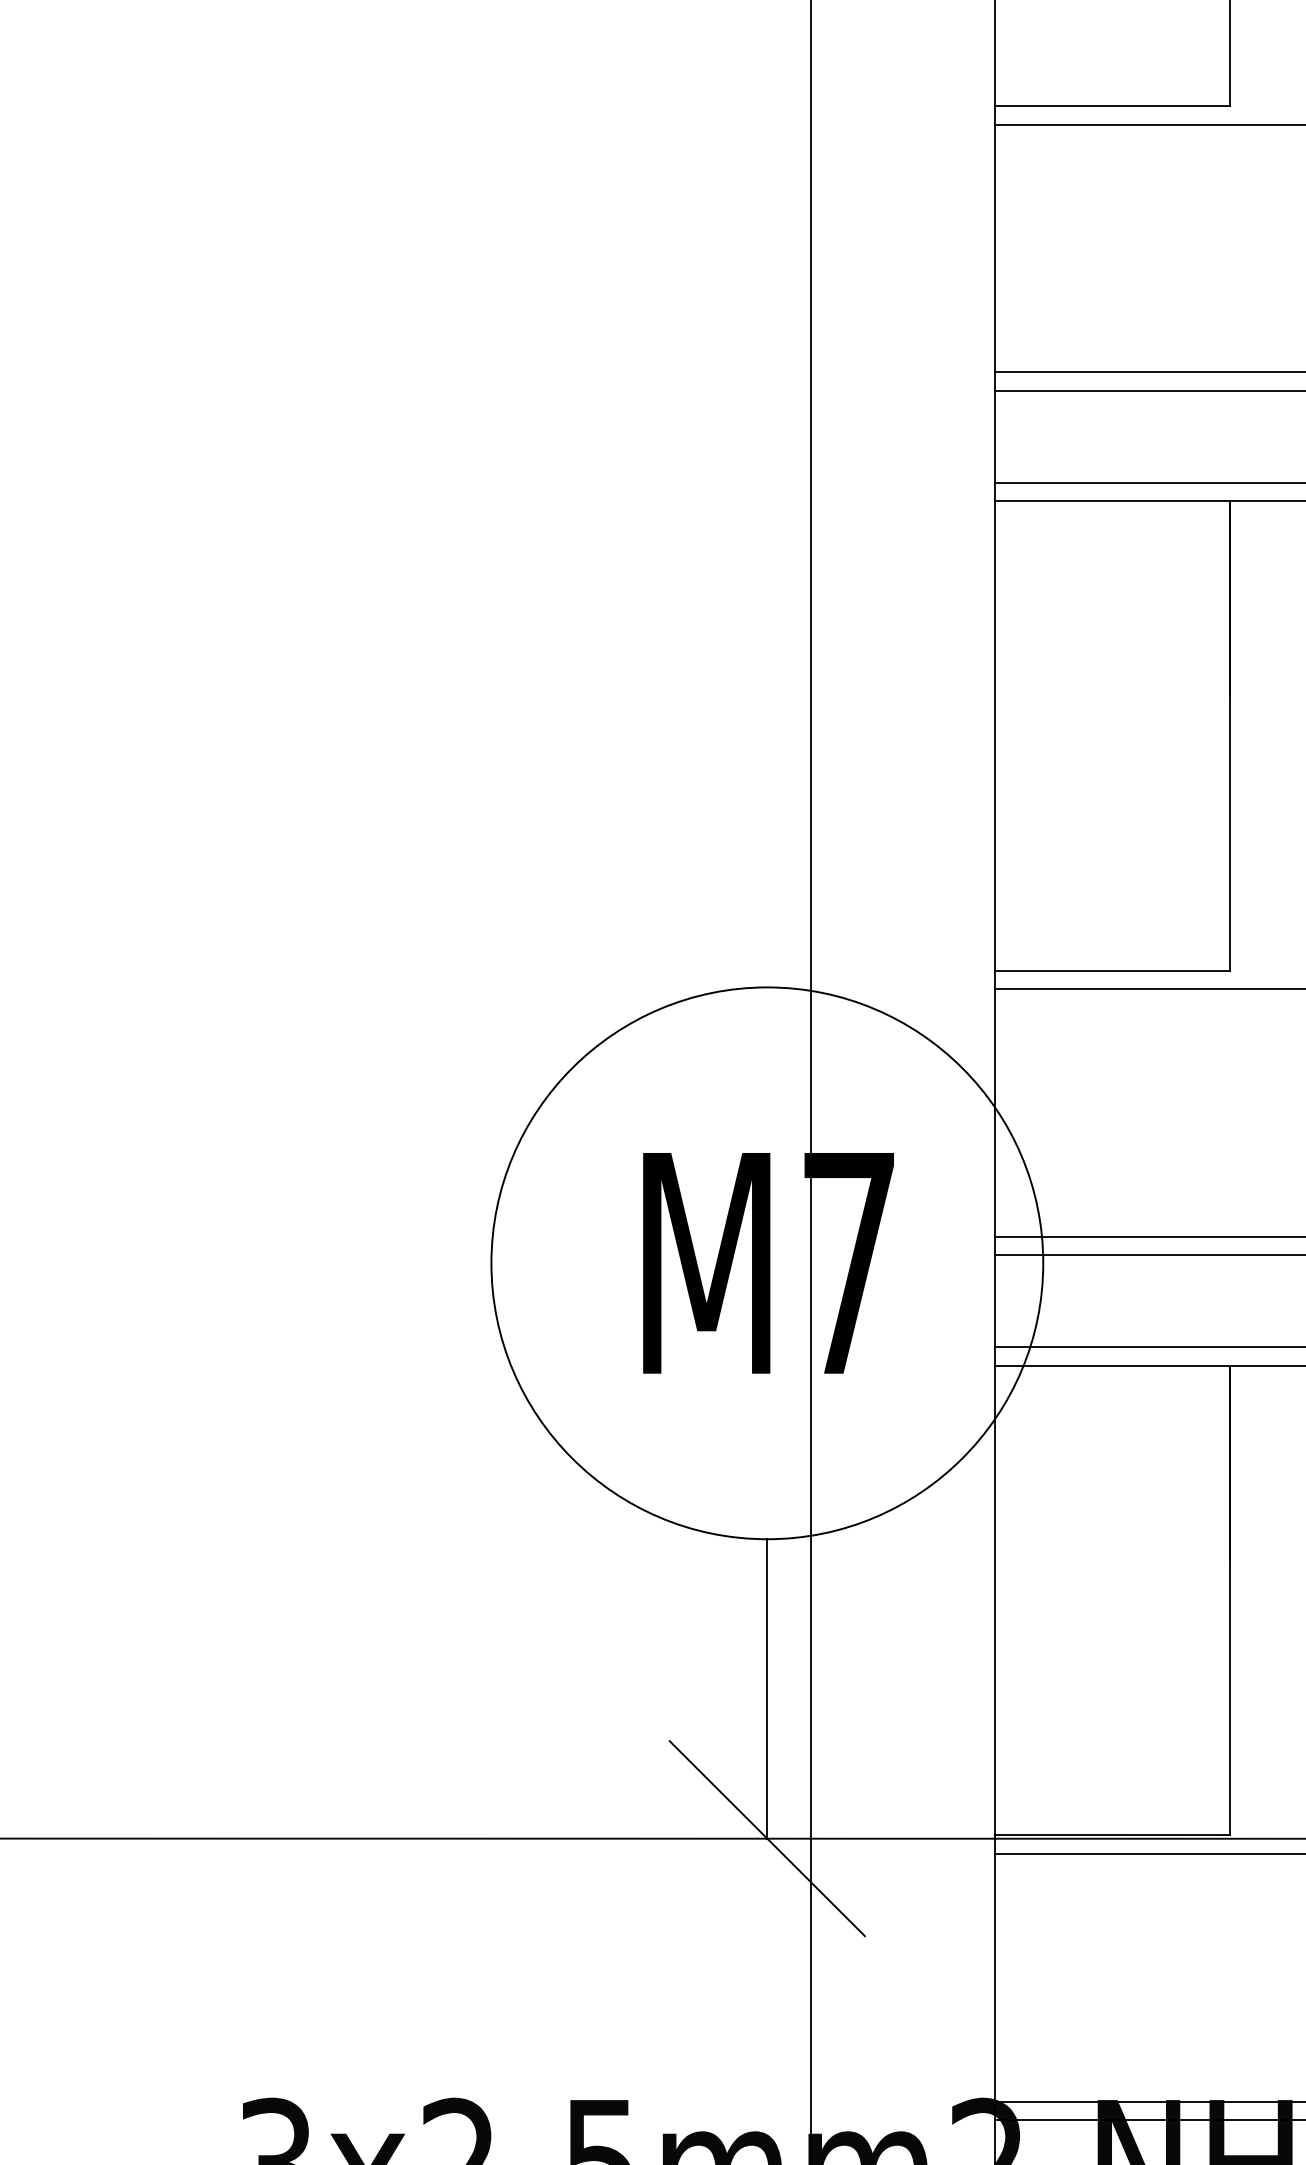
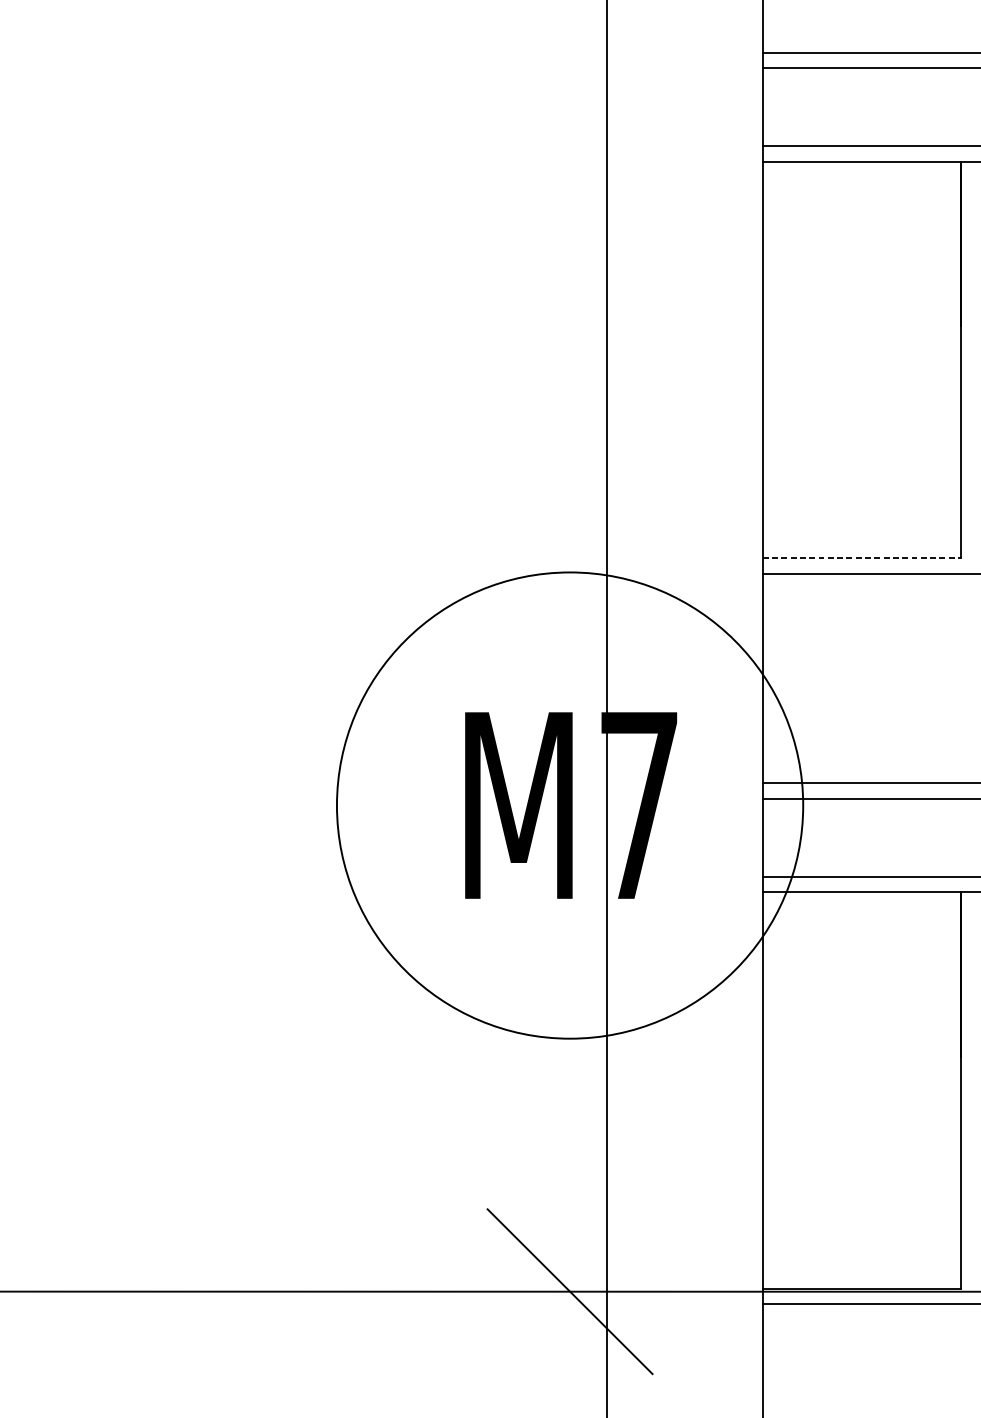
line: (1113, 970) -> (862, 558), solid -> dashed
line: (767, 1688) -> (570, 1164), removed

